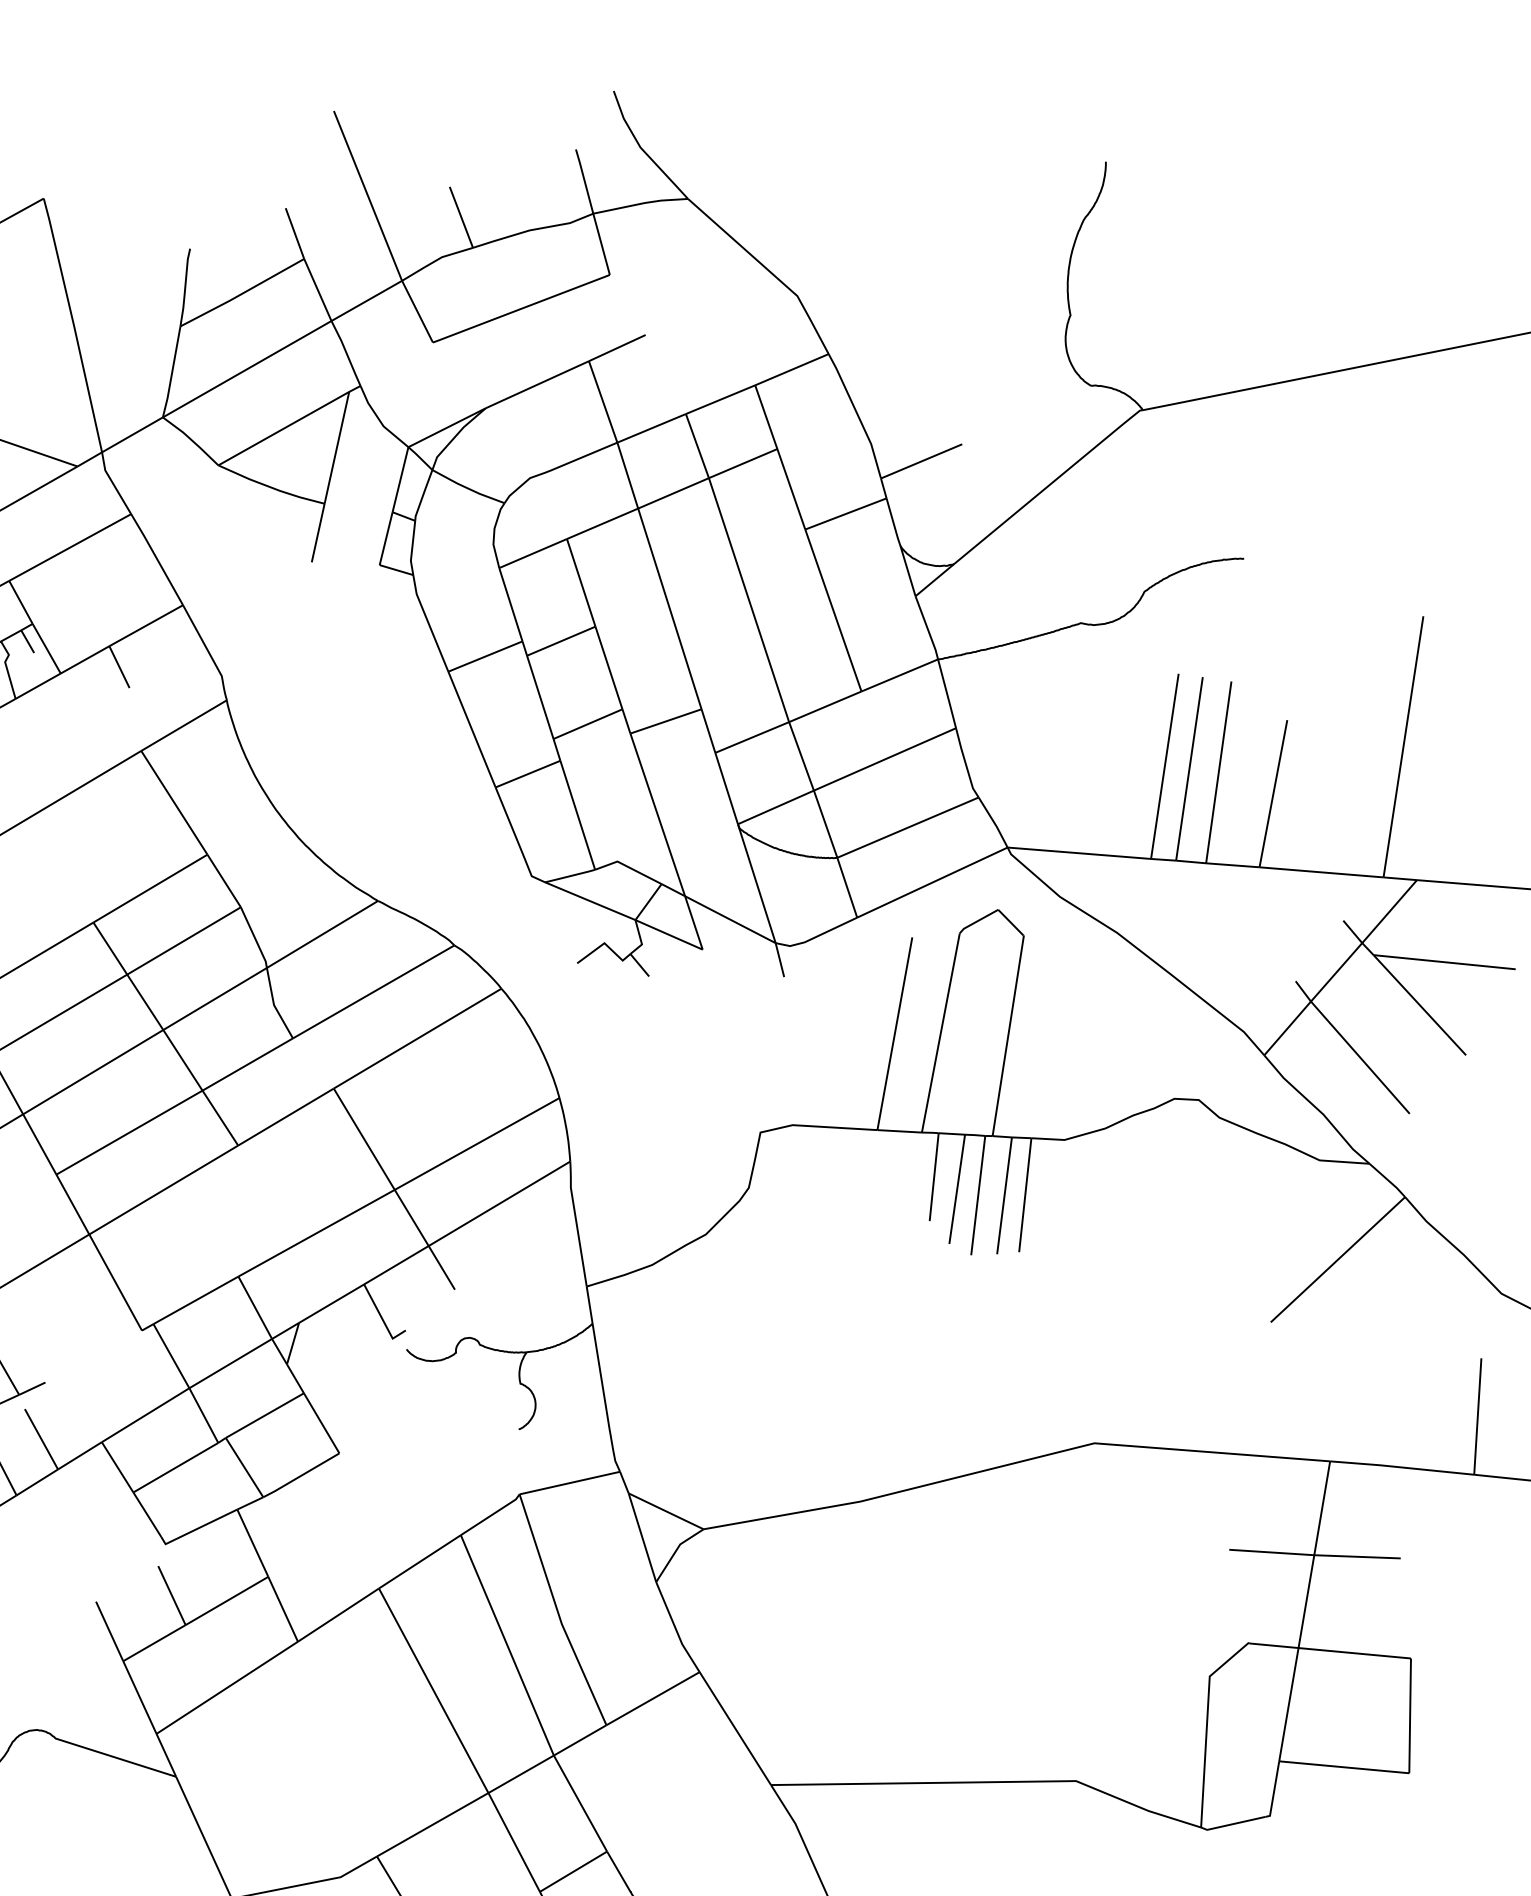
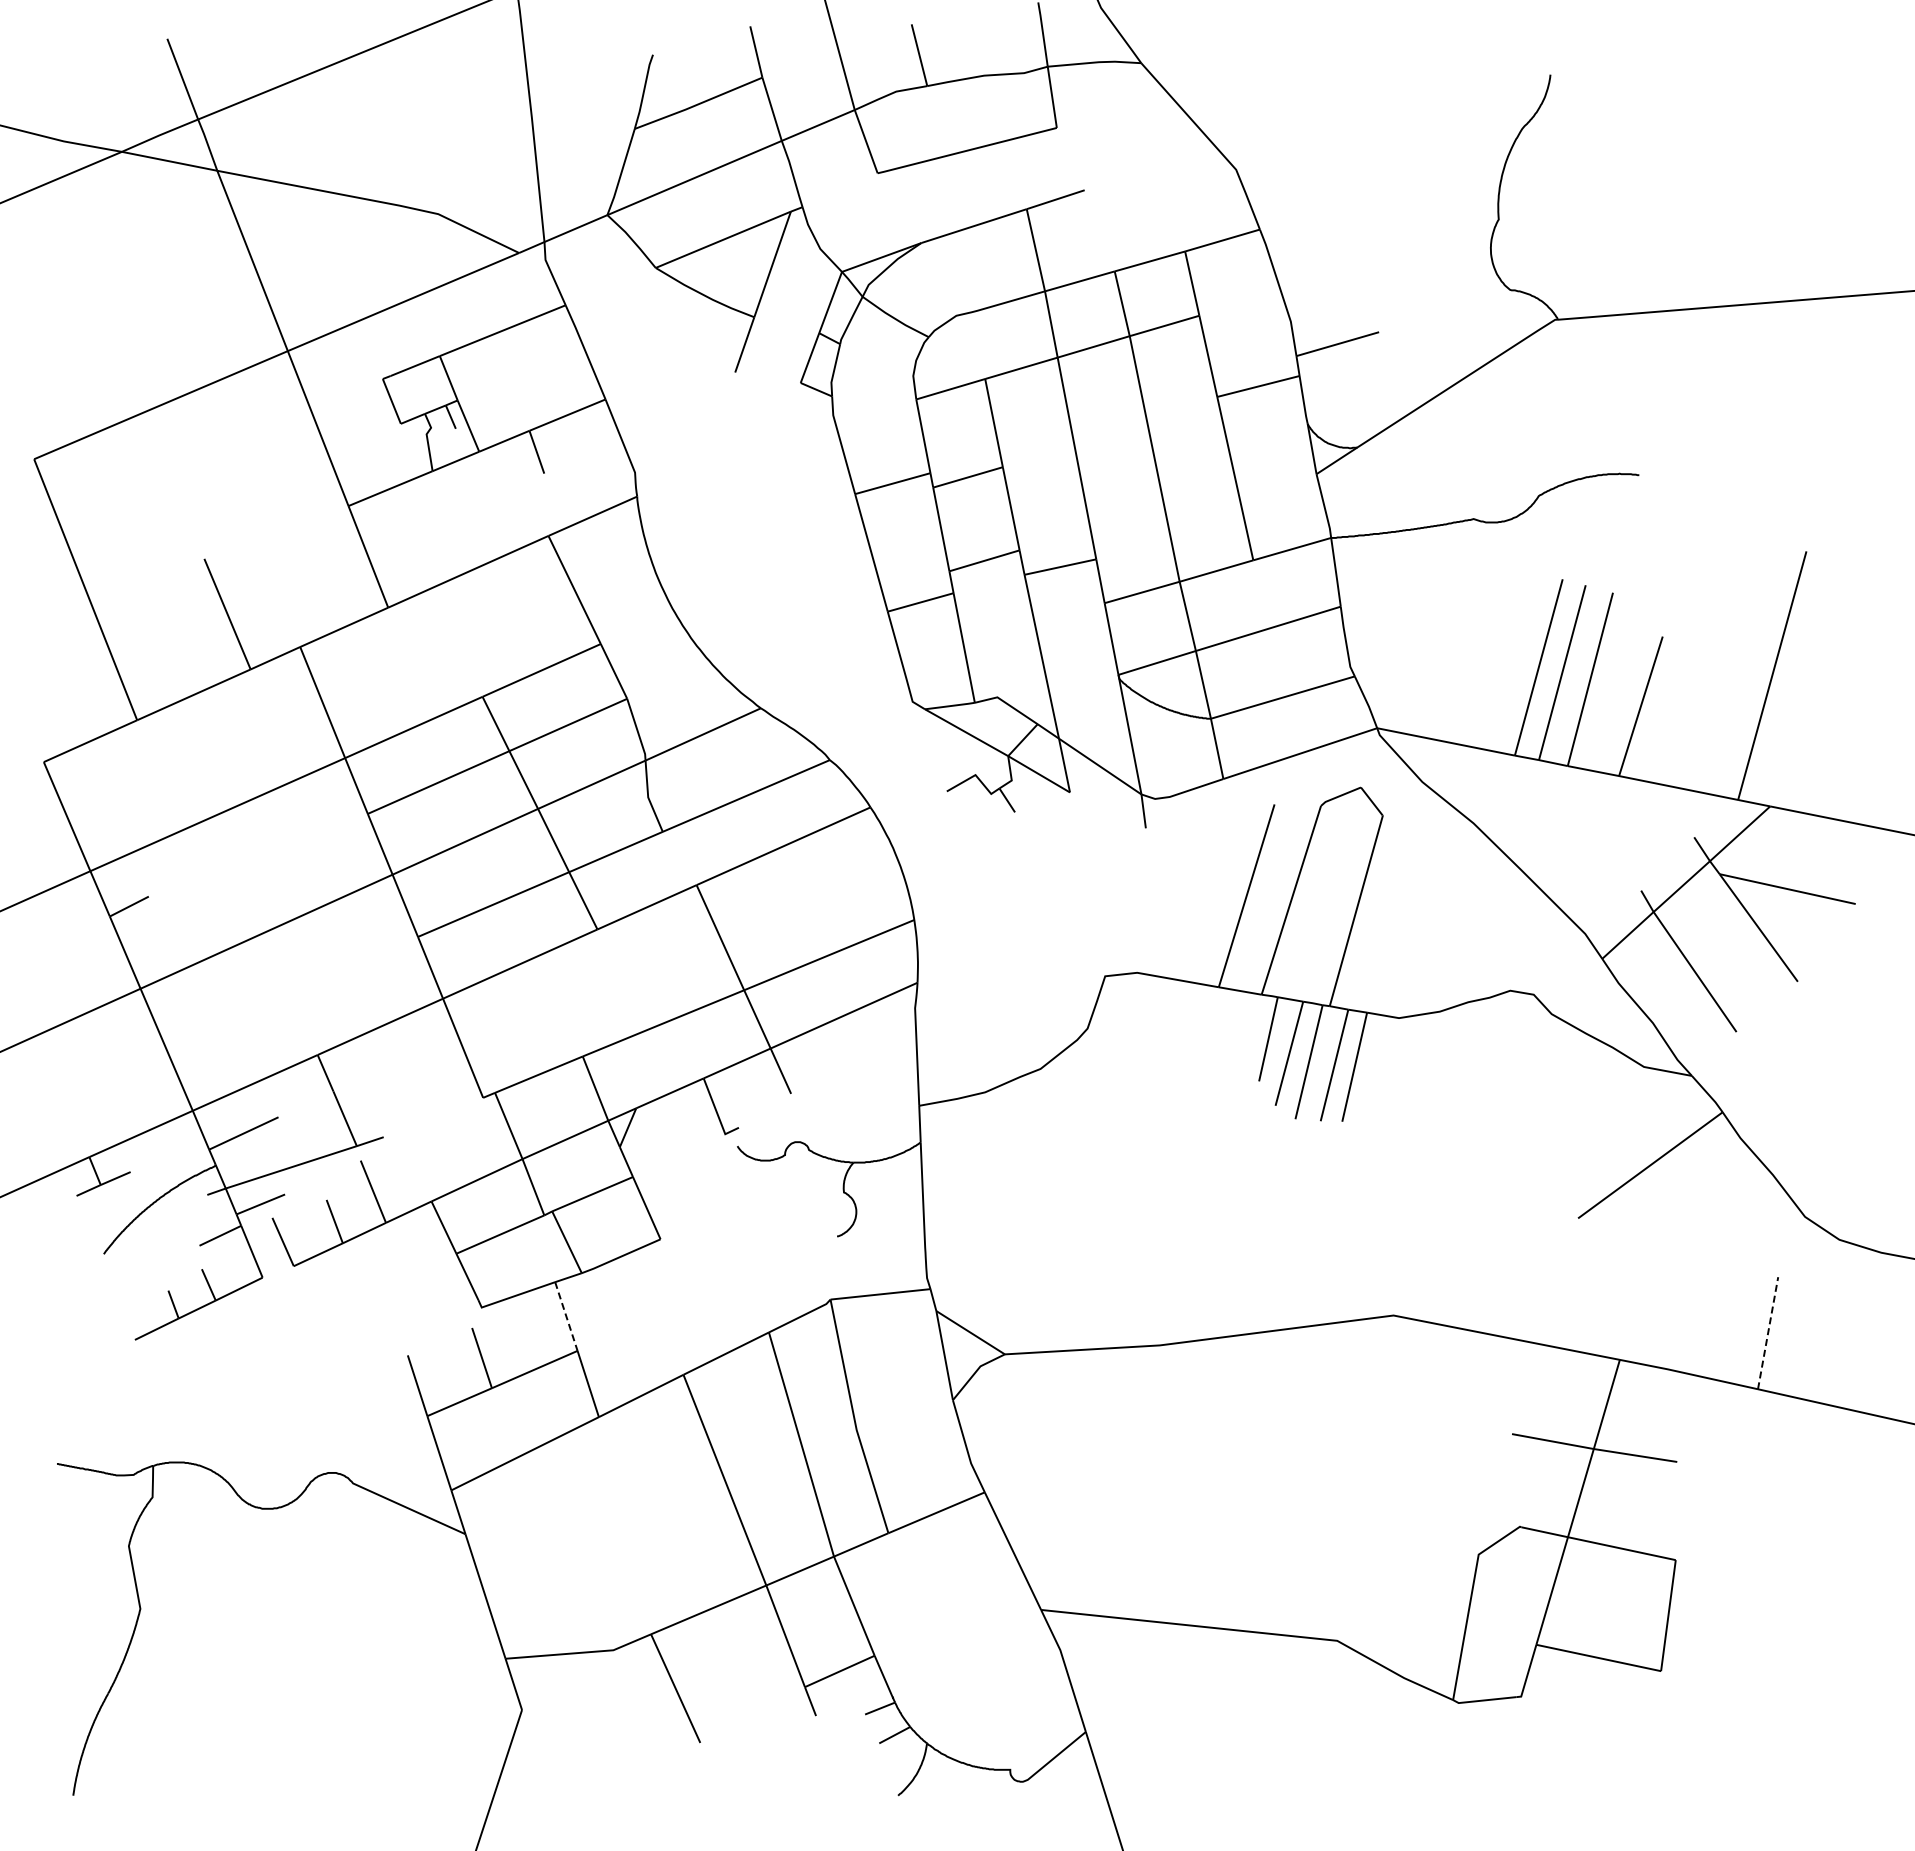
line: (1478, 1416) -> (1768, 1333), solid -> dashed
line: (253, 1544) -> (566, 1317), solid -> dashed

